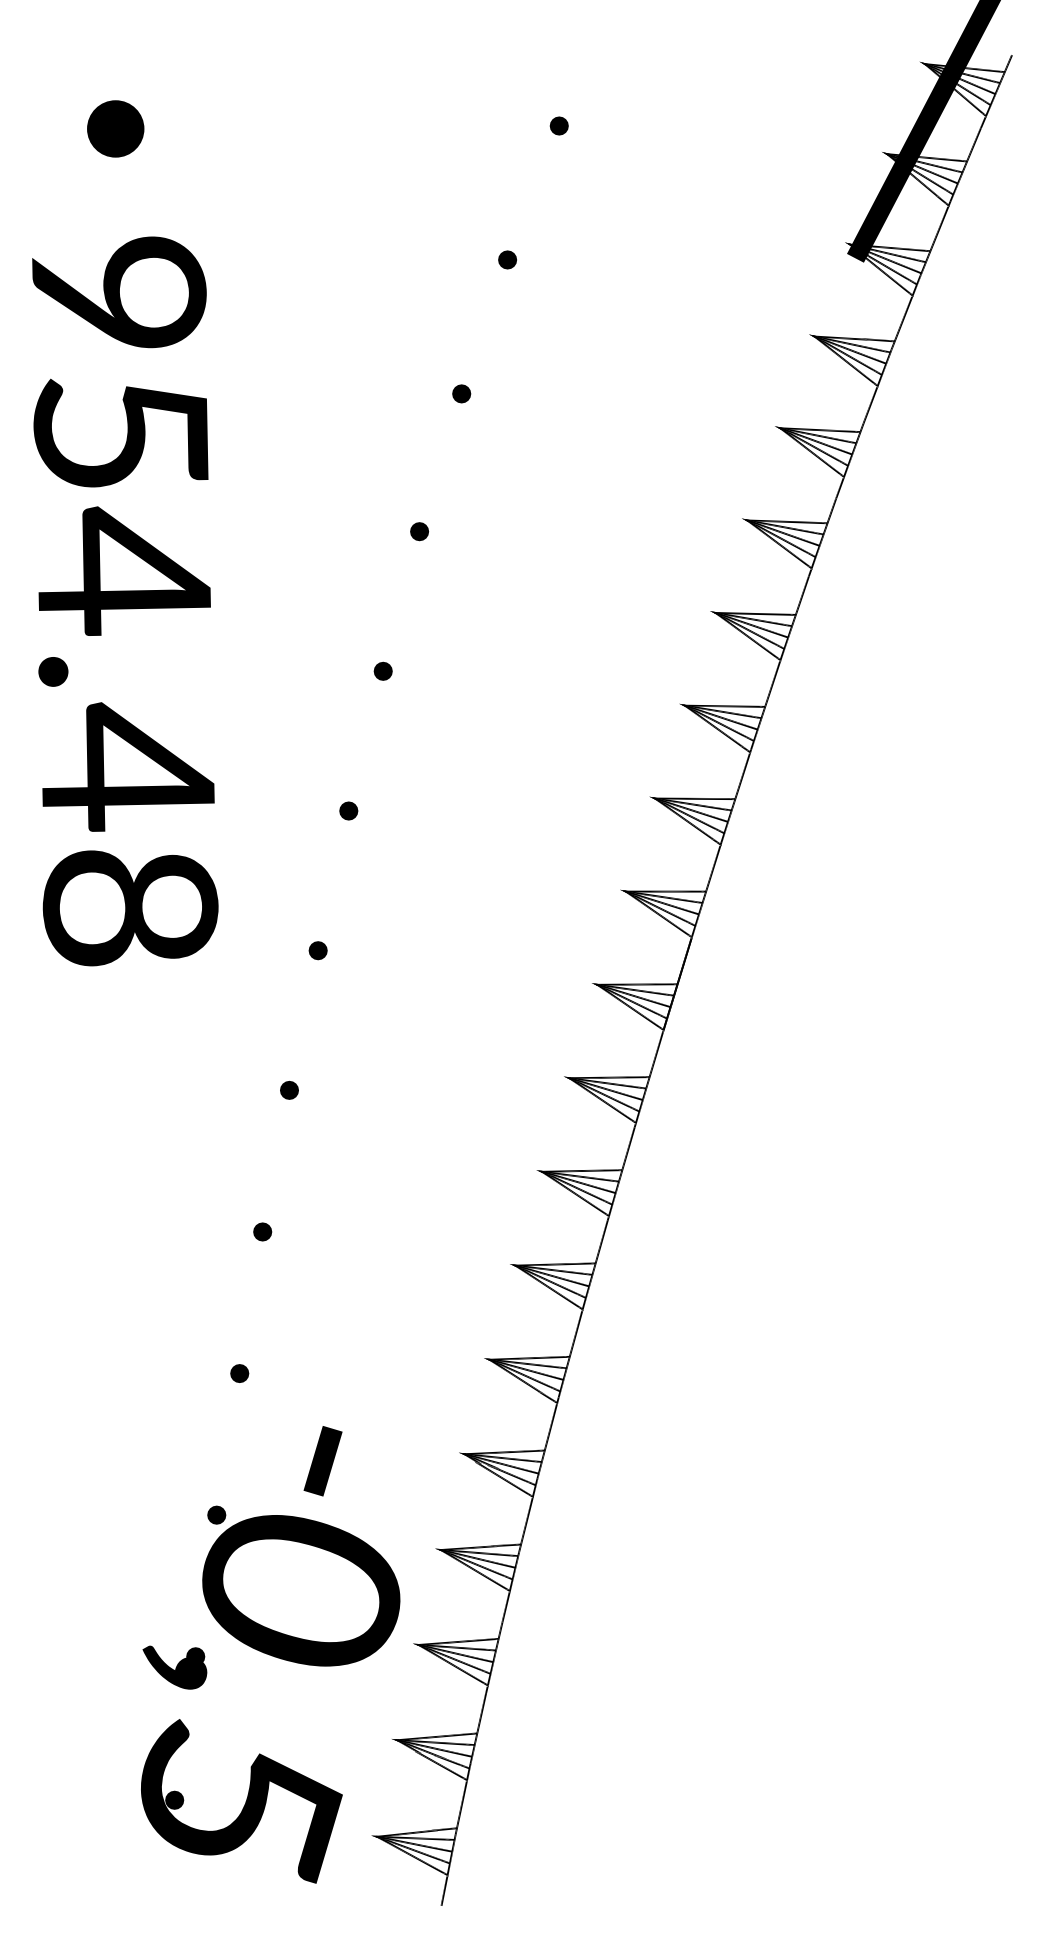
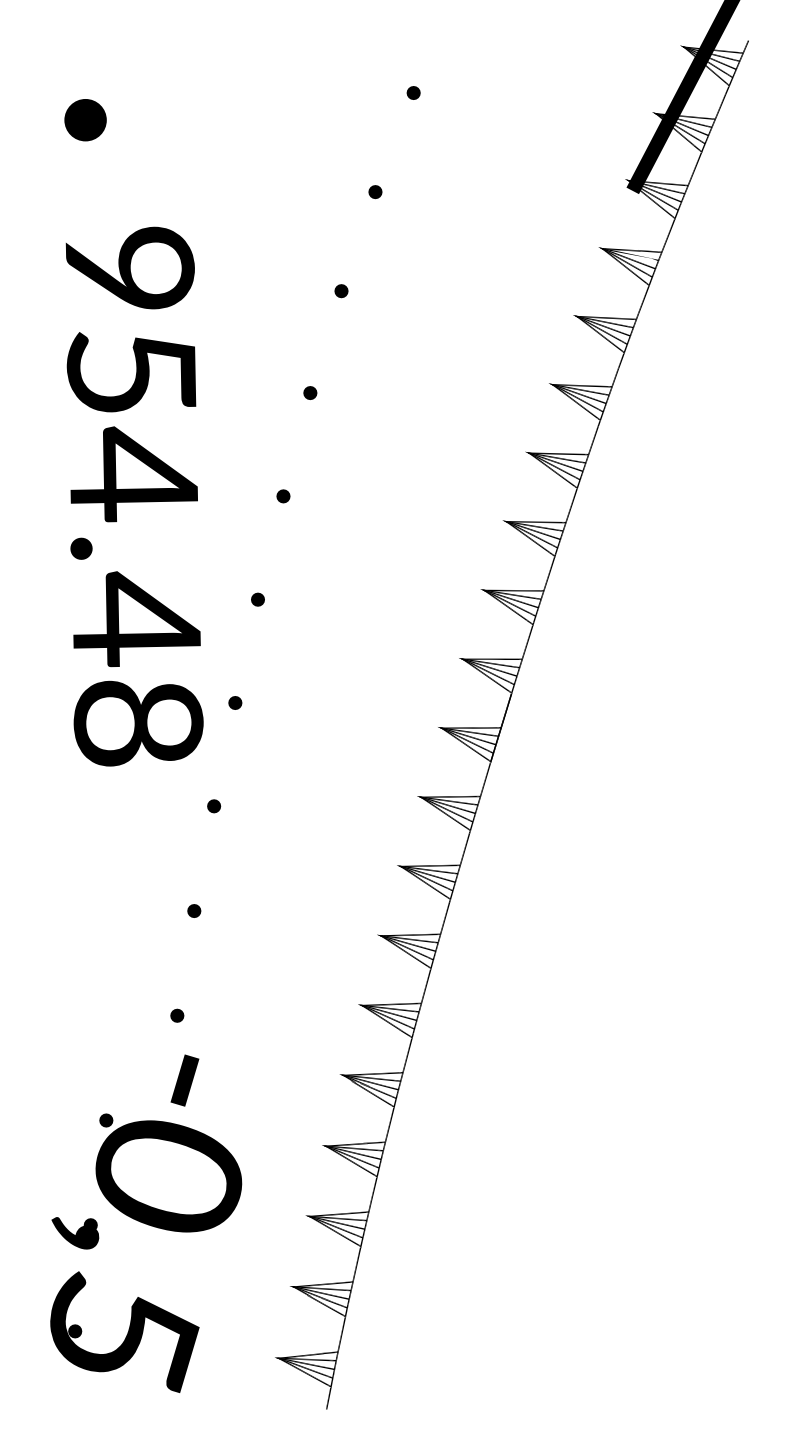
part: (115, 129) -> (85, 120), moved
fill: (852, 345) -> (630, 255), removed
text: (125, 601) -> (134, 496), moved
text: (271, 1654) -> (146, 1223), moved

